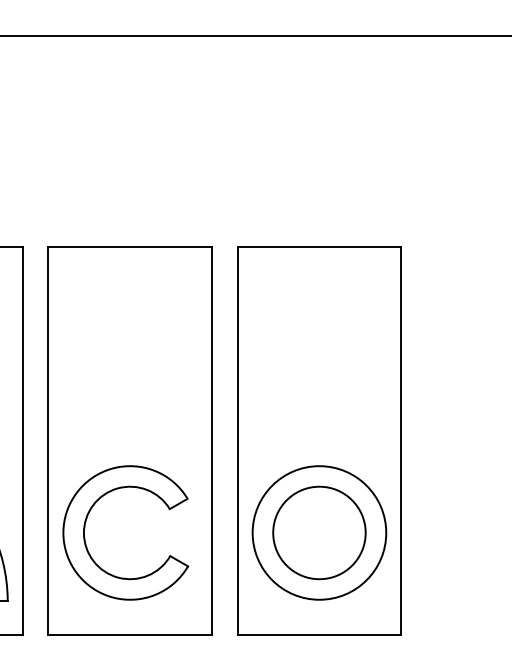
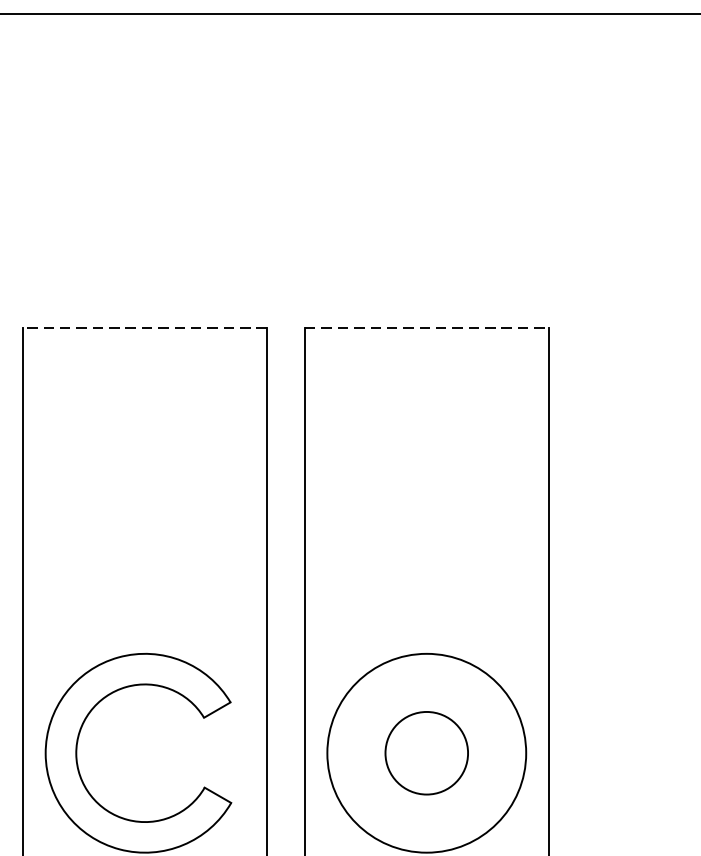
line: (130, 247) -> (145, 328), solid -> dashed
line: (319, 247) -> (426, 328), solid -> dashed
circle: (319, 532) -> (426, 752), size x0.6

